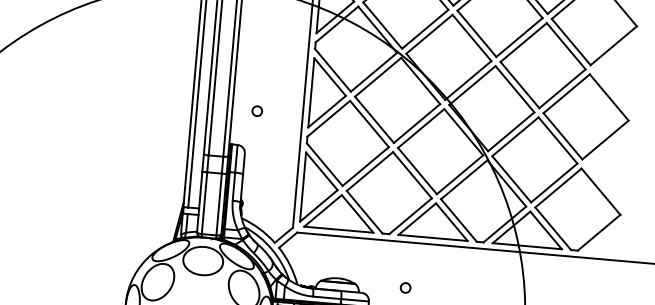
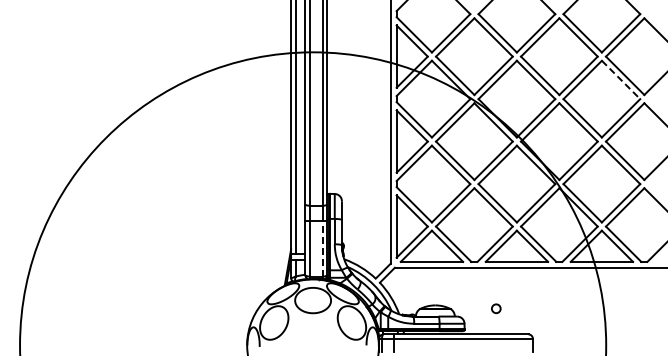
line: (566, 46) -> (621, 80), solid -> dashed
circle: (256, 111) -> (349, 162), removed
line: (218, 204) -> (322, 248), solid -> dashed

